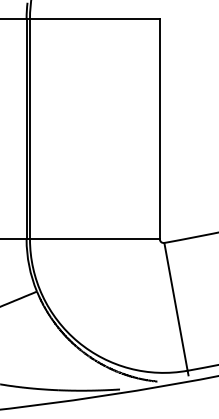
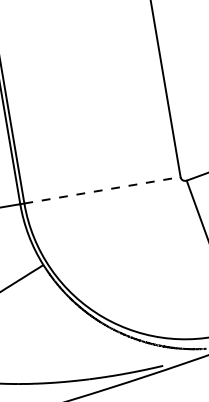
line: (94, 239) -> (101, 190), solid -> dashed

